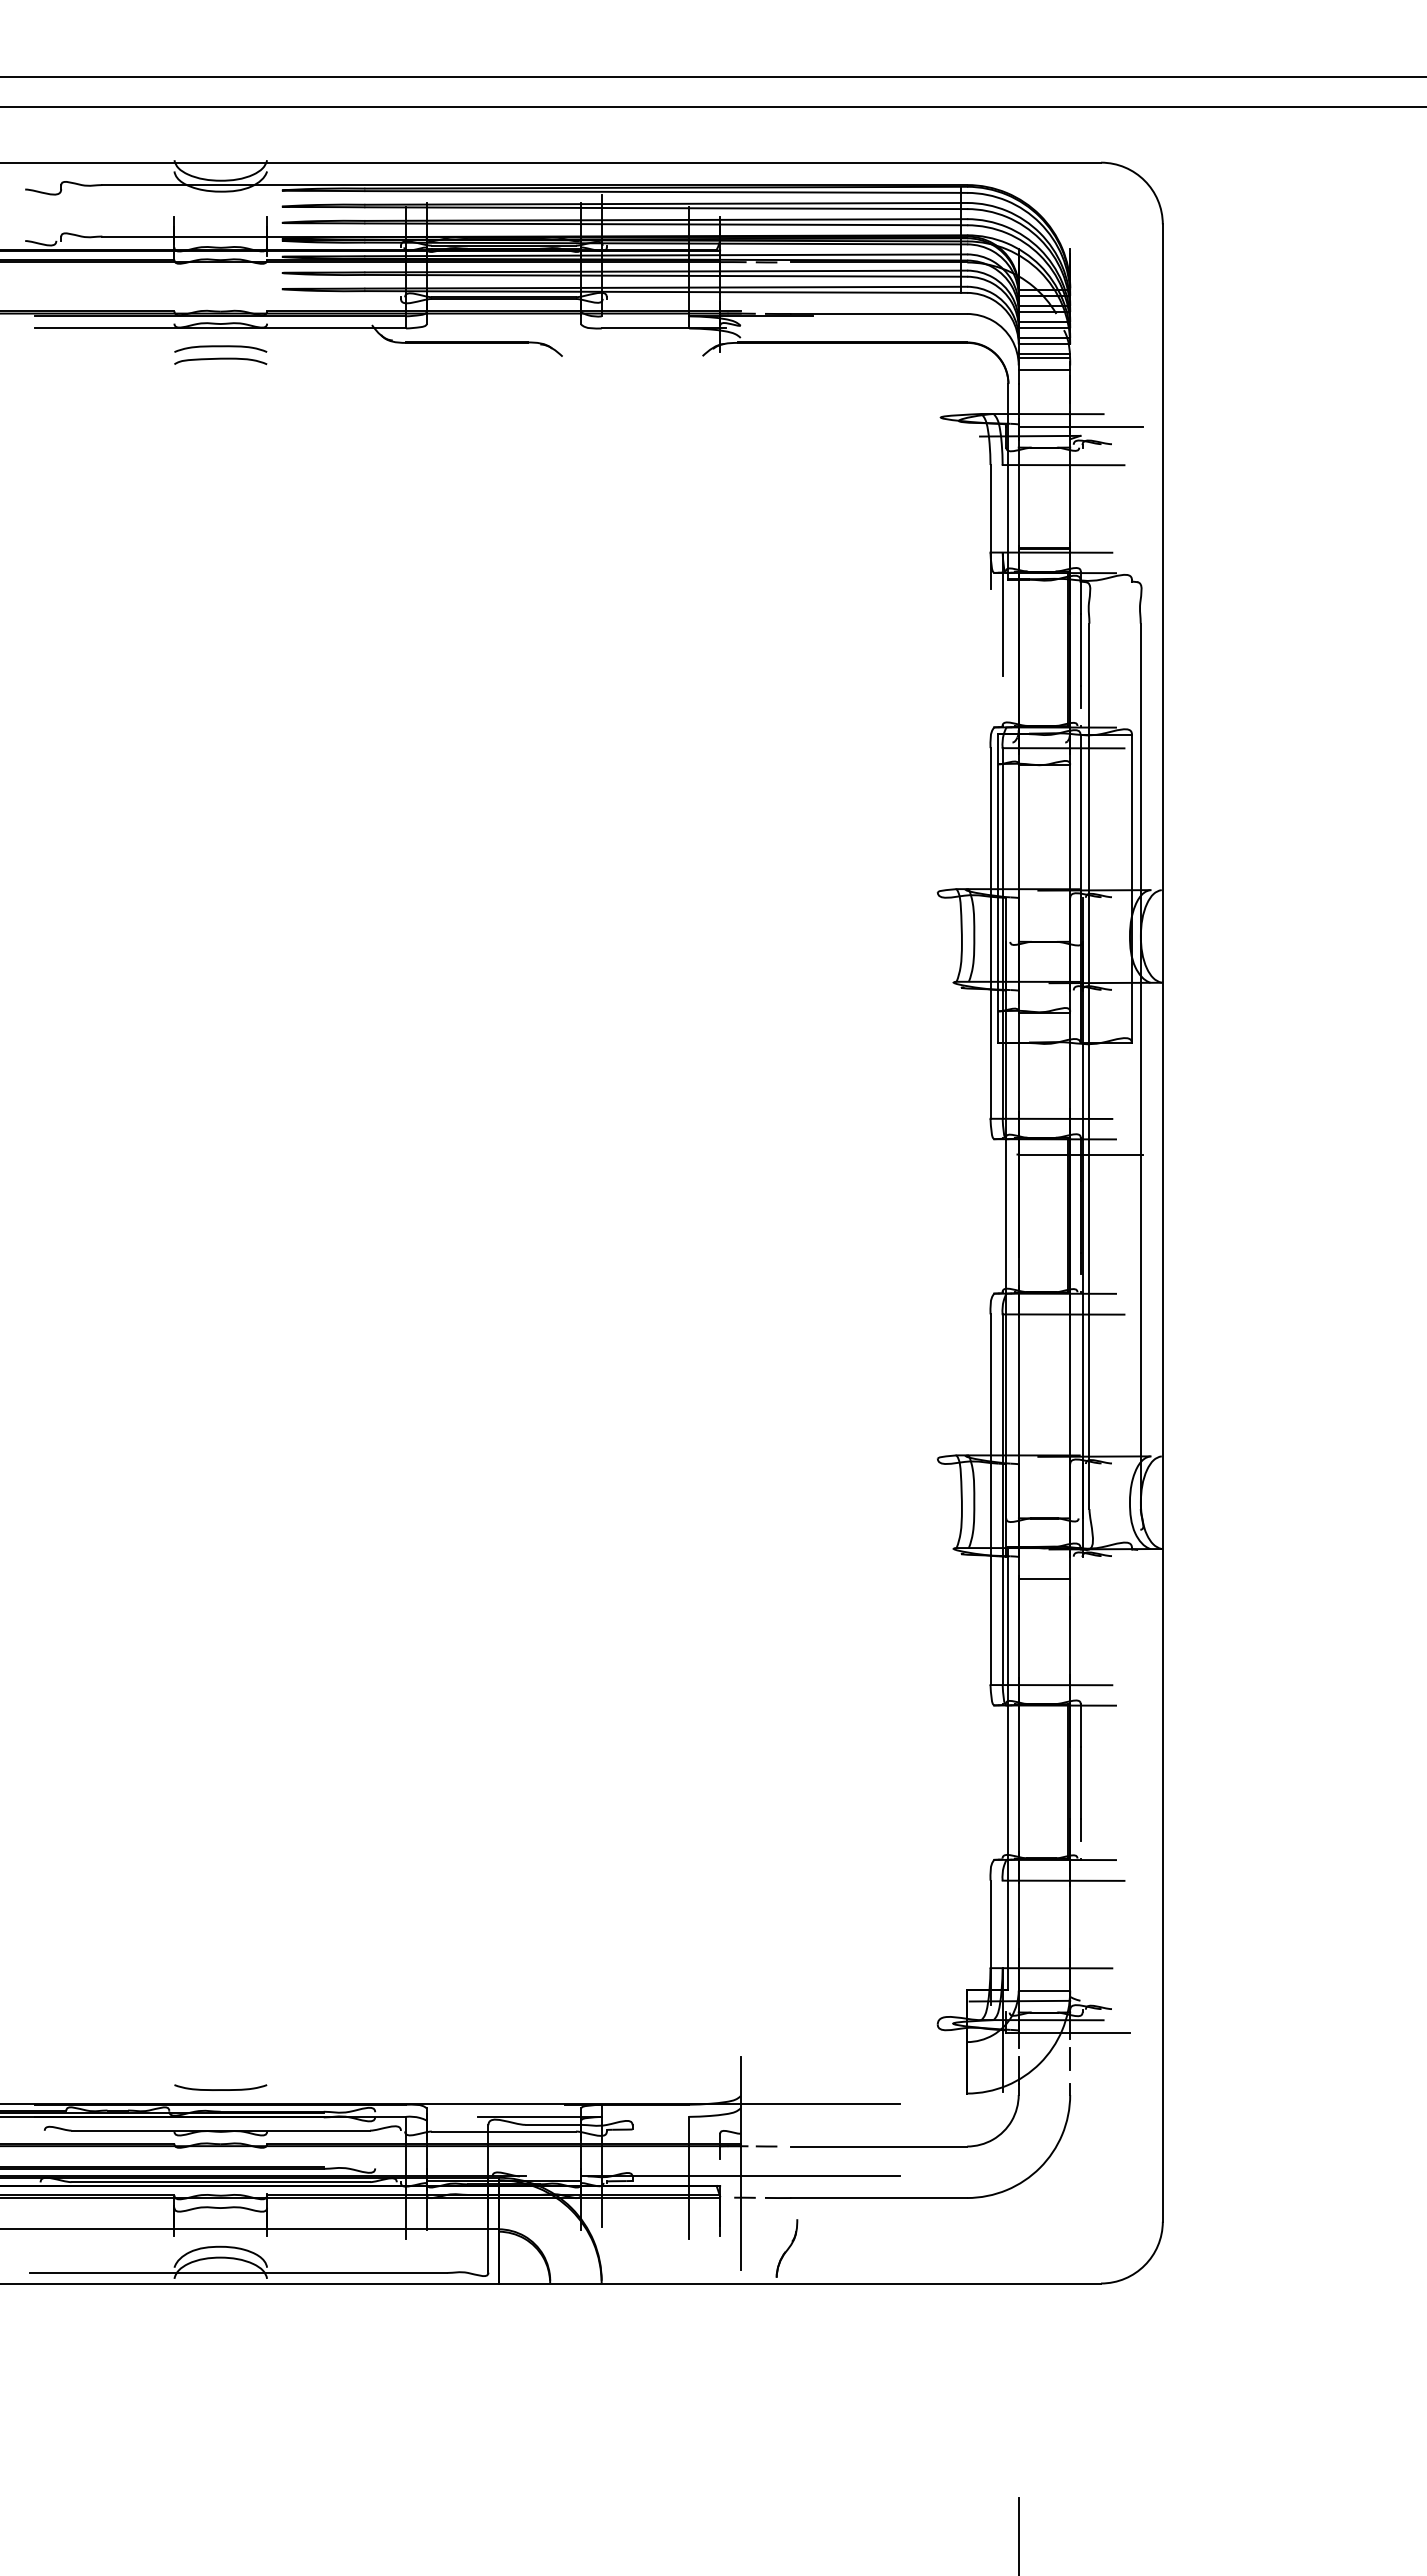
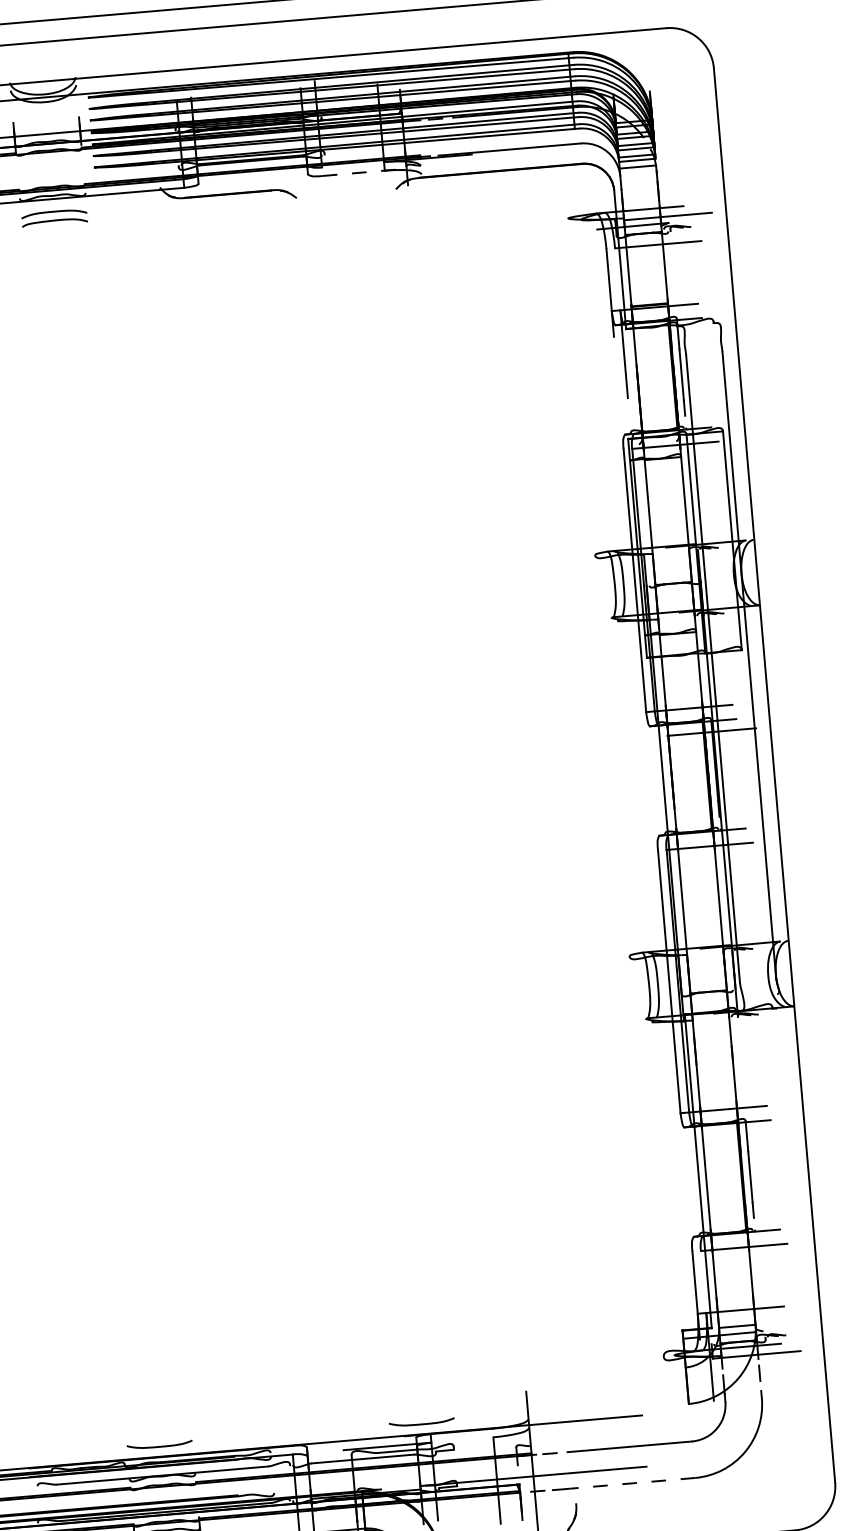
line: (663, 328) -> (366, 172), solid -> dashed
line: (1044, 358) -> (638, 170), removed
line: (1044, 370) -> (638, 178), removed
line: (1044, 1578) -> (712, 1034), removed
curve: (590, 2089) -> (421, 1423), added
line: (879, 2198) -> (633, 1483), solid -> dashed

